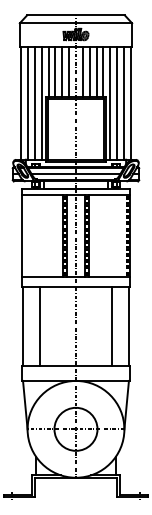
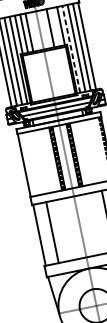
line: (69, 71) -> (34, 31), removed
line: (82, 71) -> (44, 29), removed
line: (96, 71) -> (55, 27), removed
line: (110, 102) -> (71, 48), solid -> dashed

